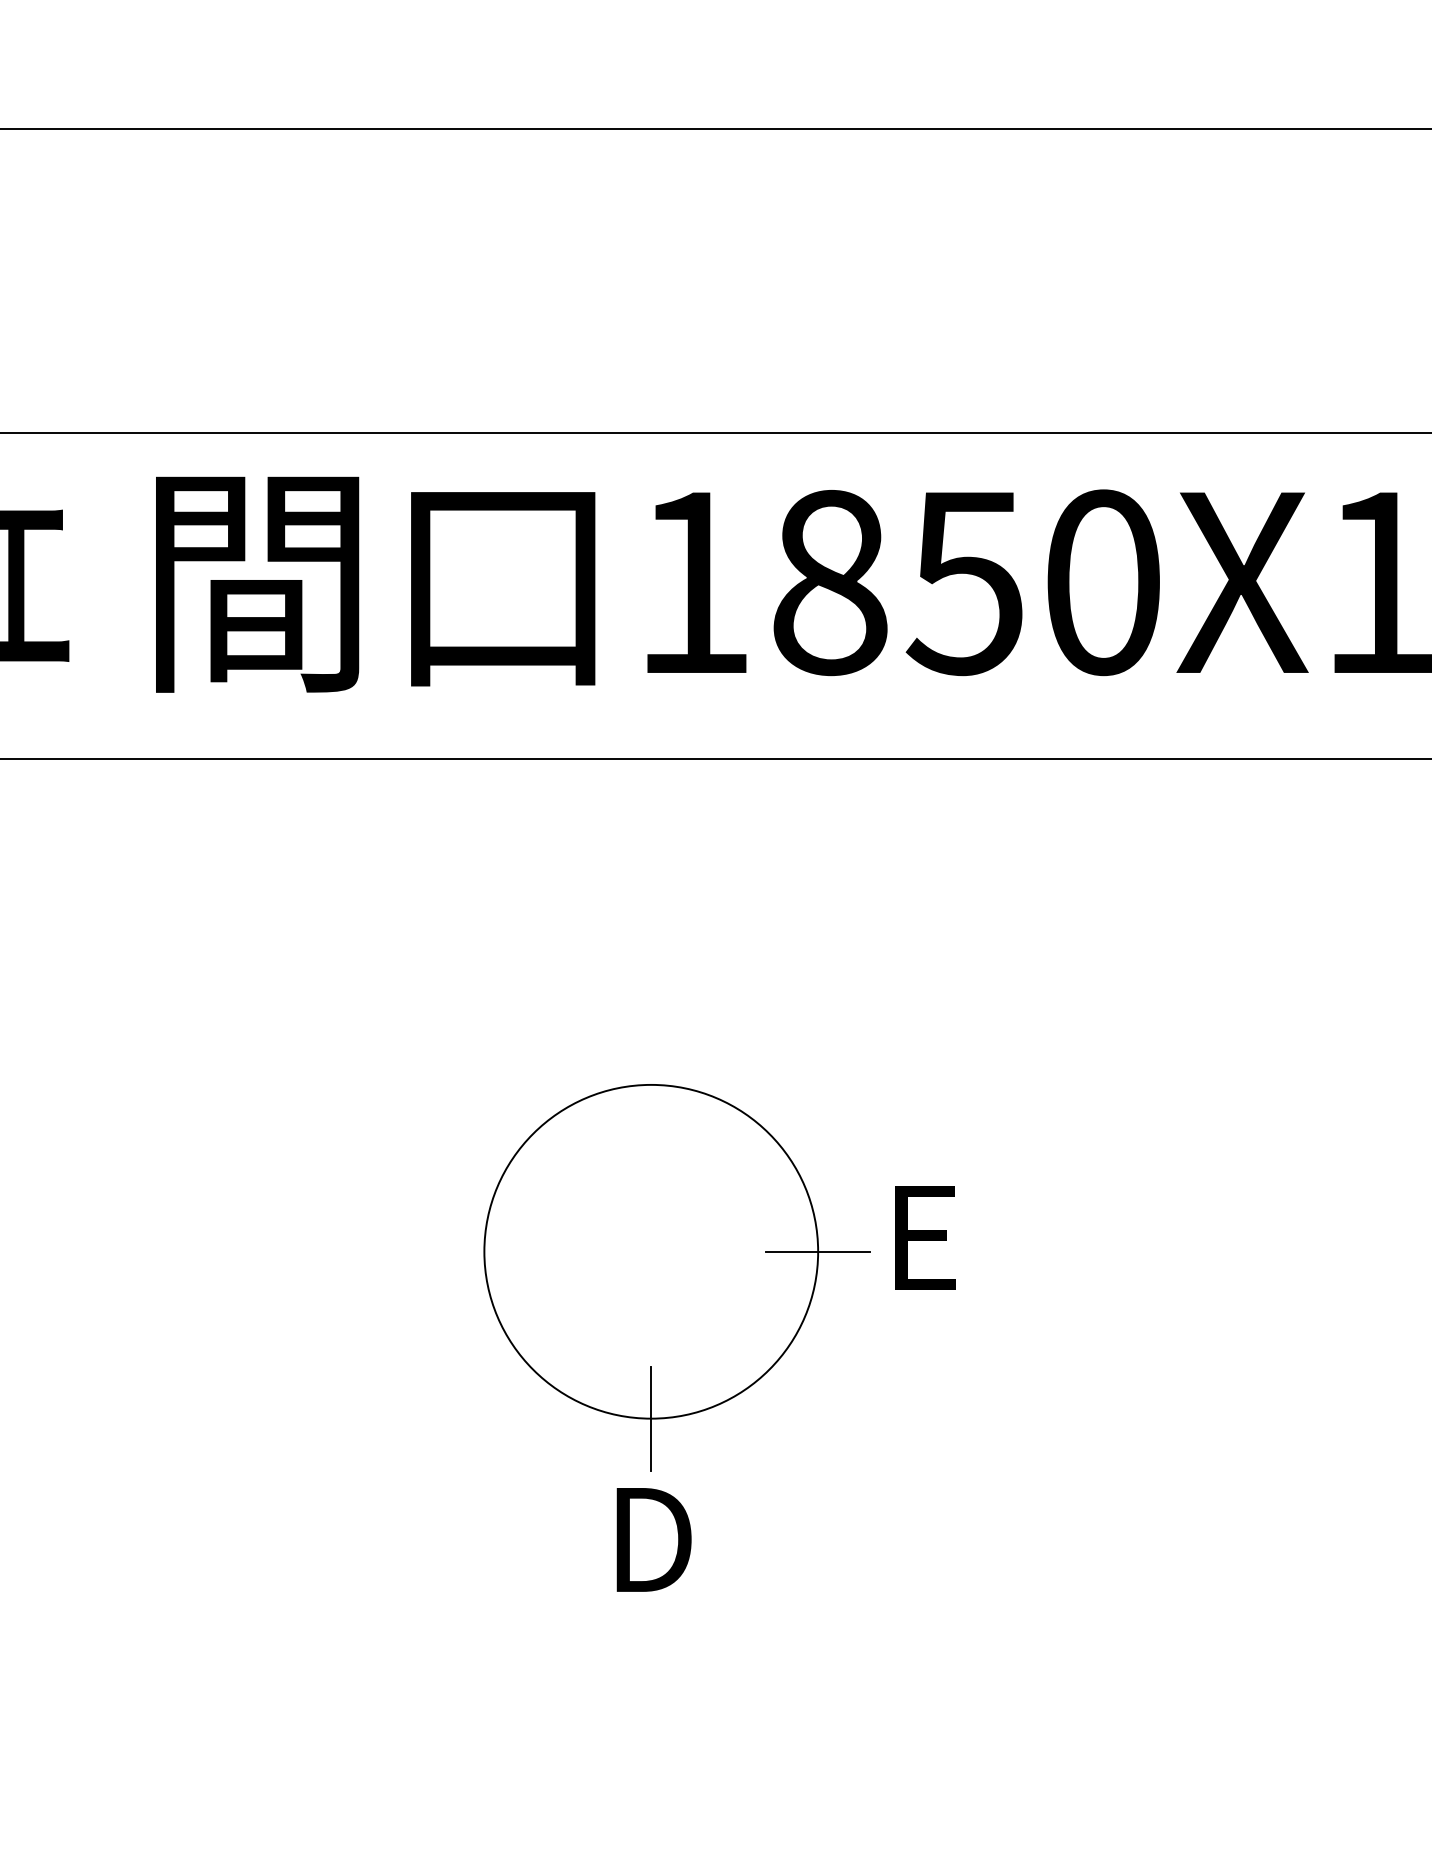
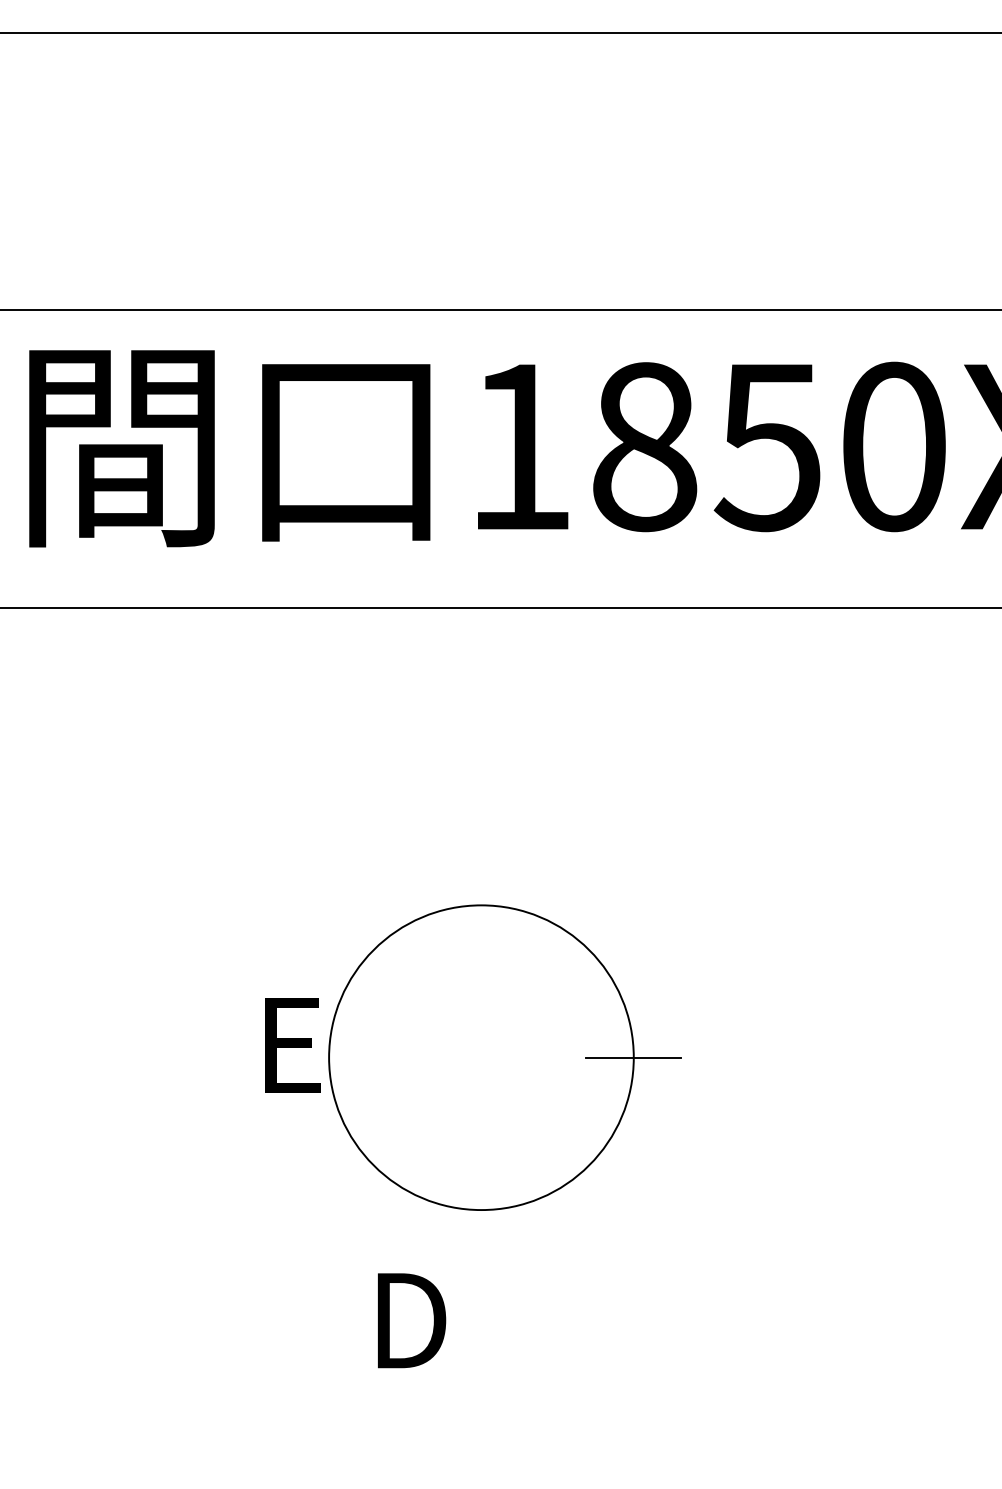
text: (925, 1237) -> (292, 1044), moved
line: (651, 1418) -> (481, 1209), removed
text: (653, 1539) -> (411, 1320), moved

